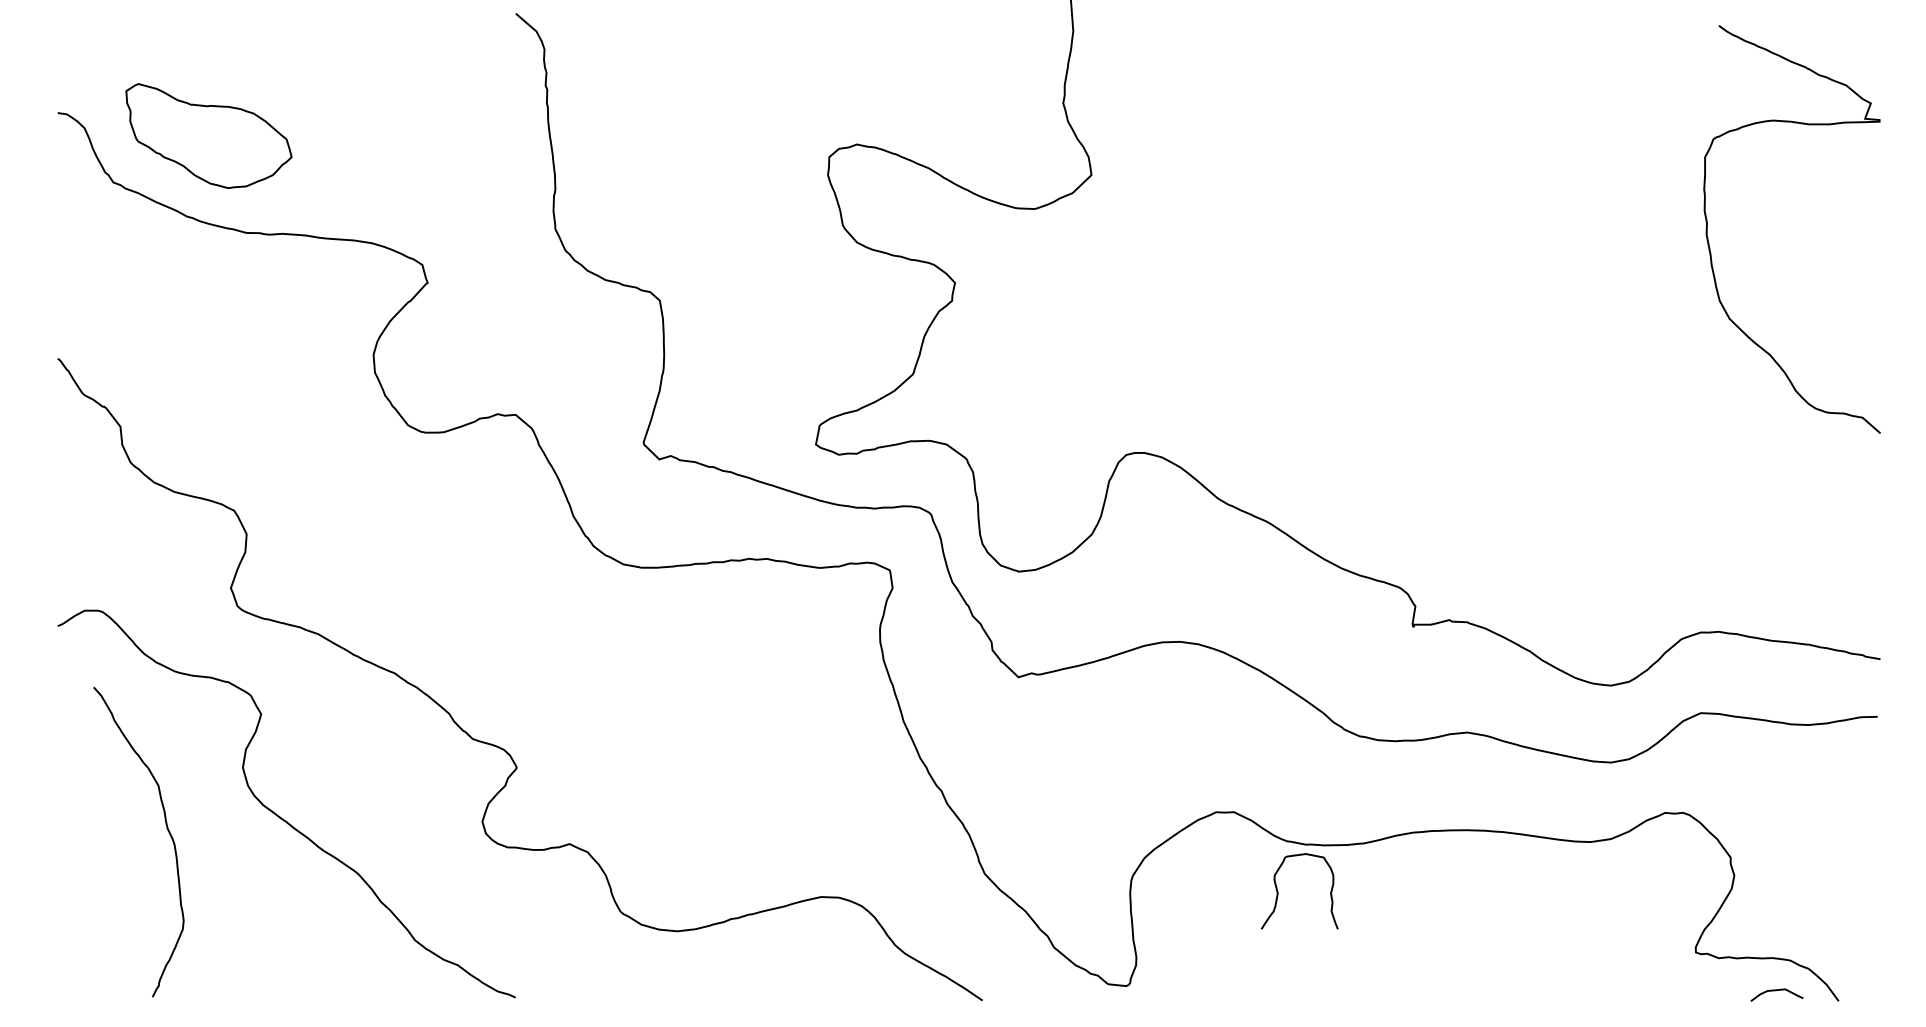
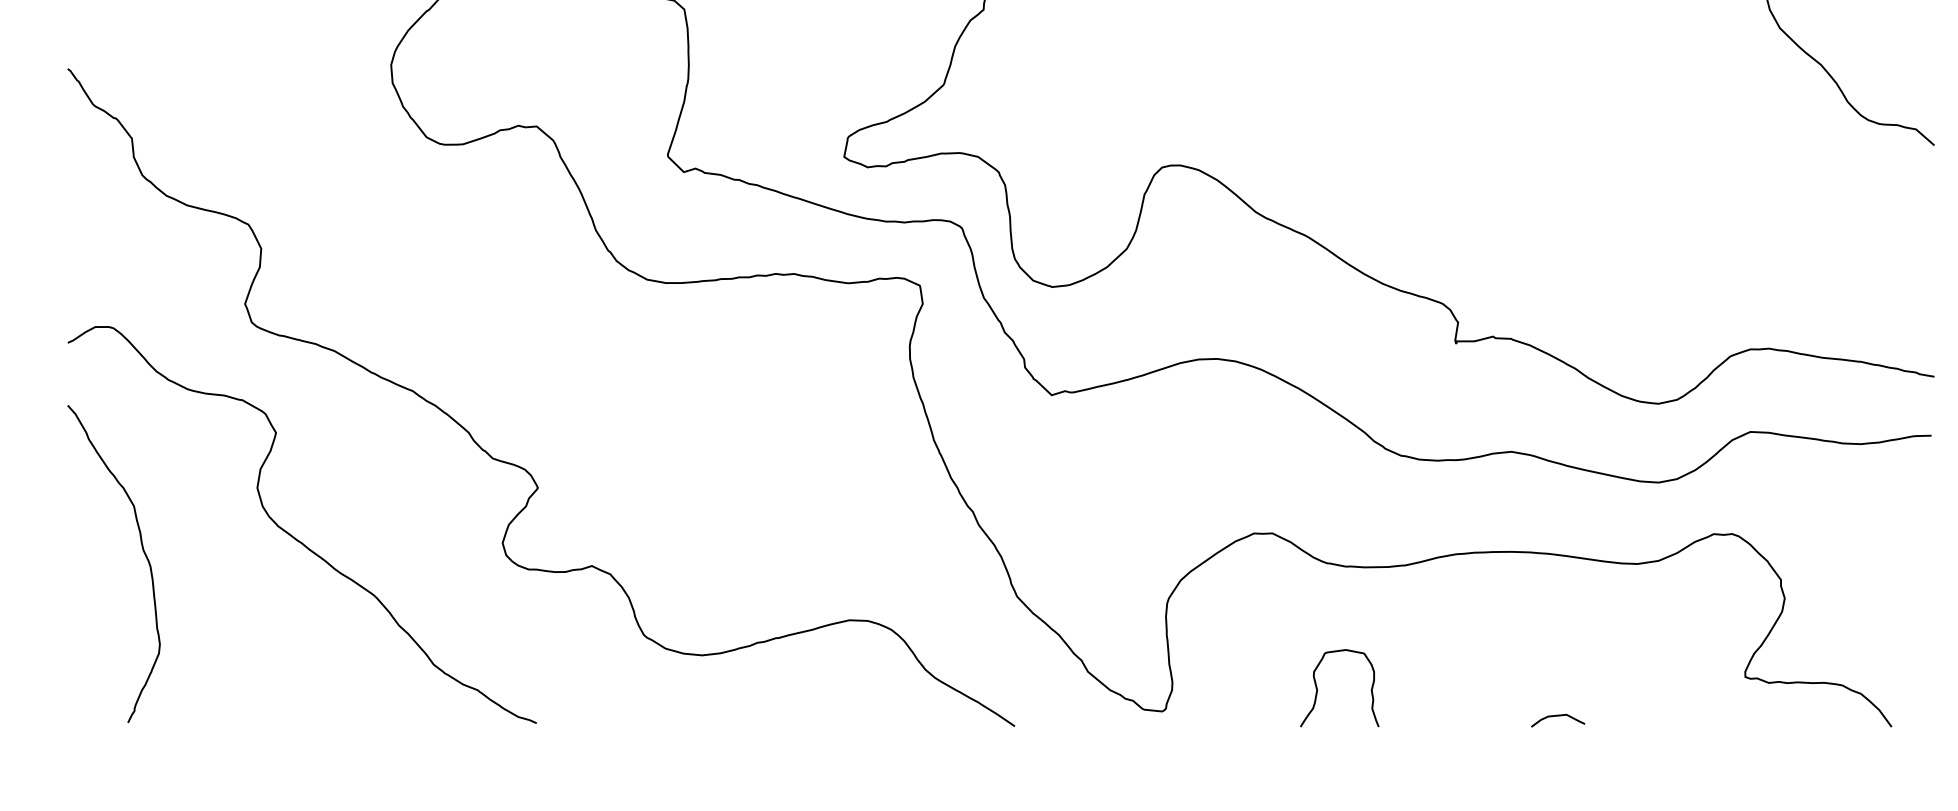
curve: (166, 828) -> (142, 550), moved
curve: (1278, 891) -> (1317, 688), moved
curve: (1776, 991) -> (1557, 717), moved

